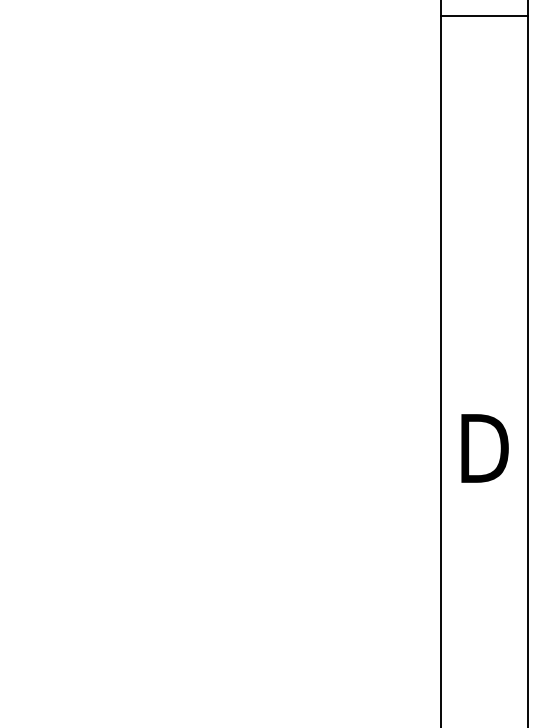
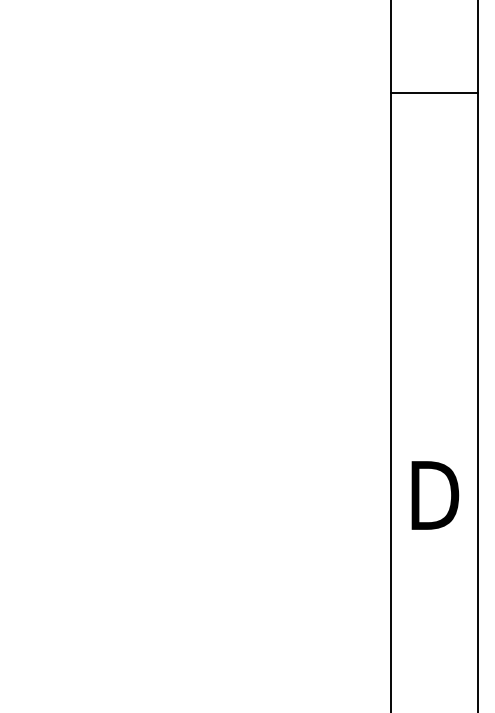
line: (484, 15) -> (434, 92), moved

